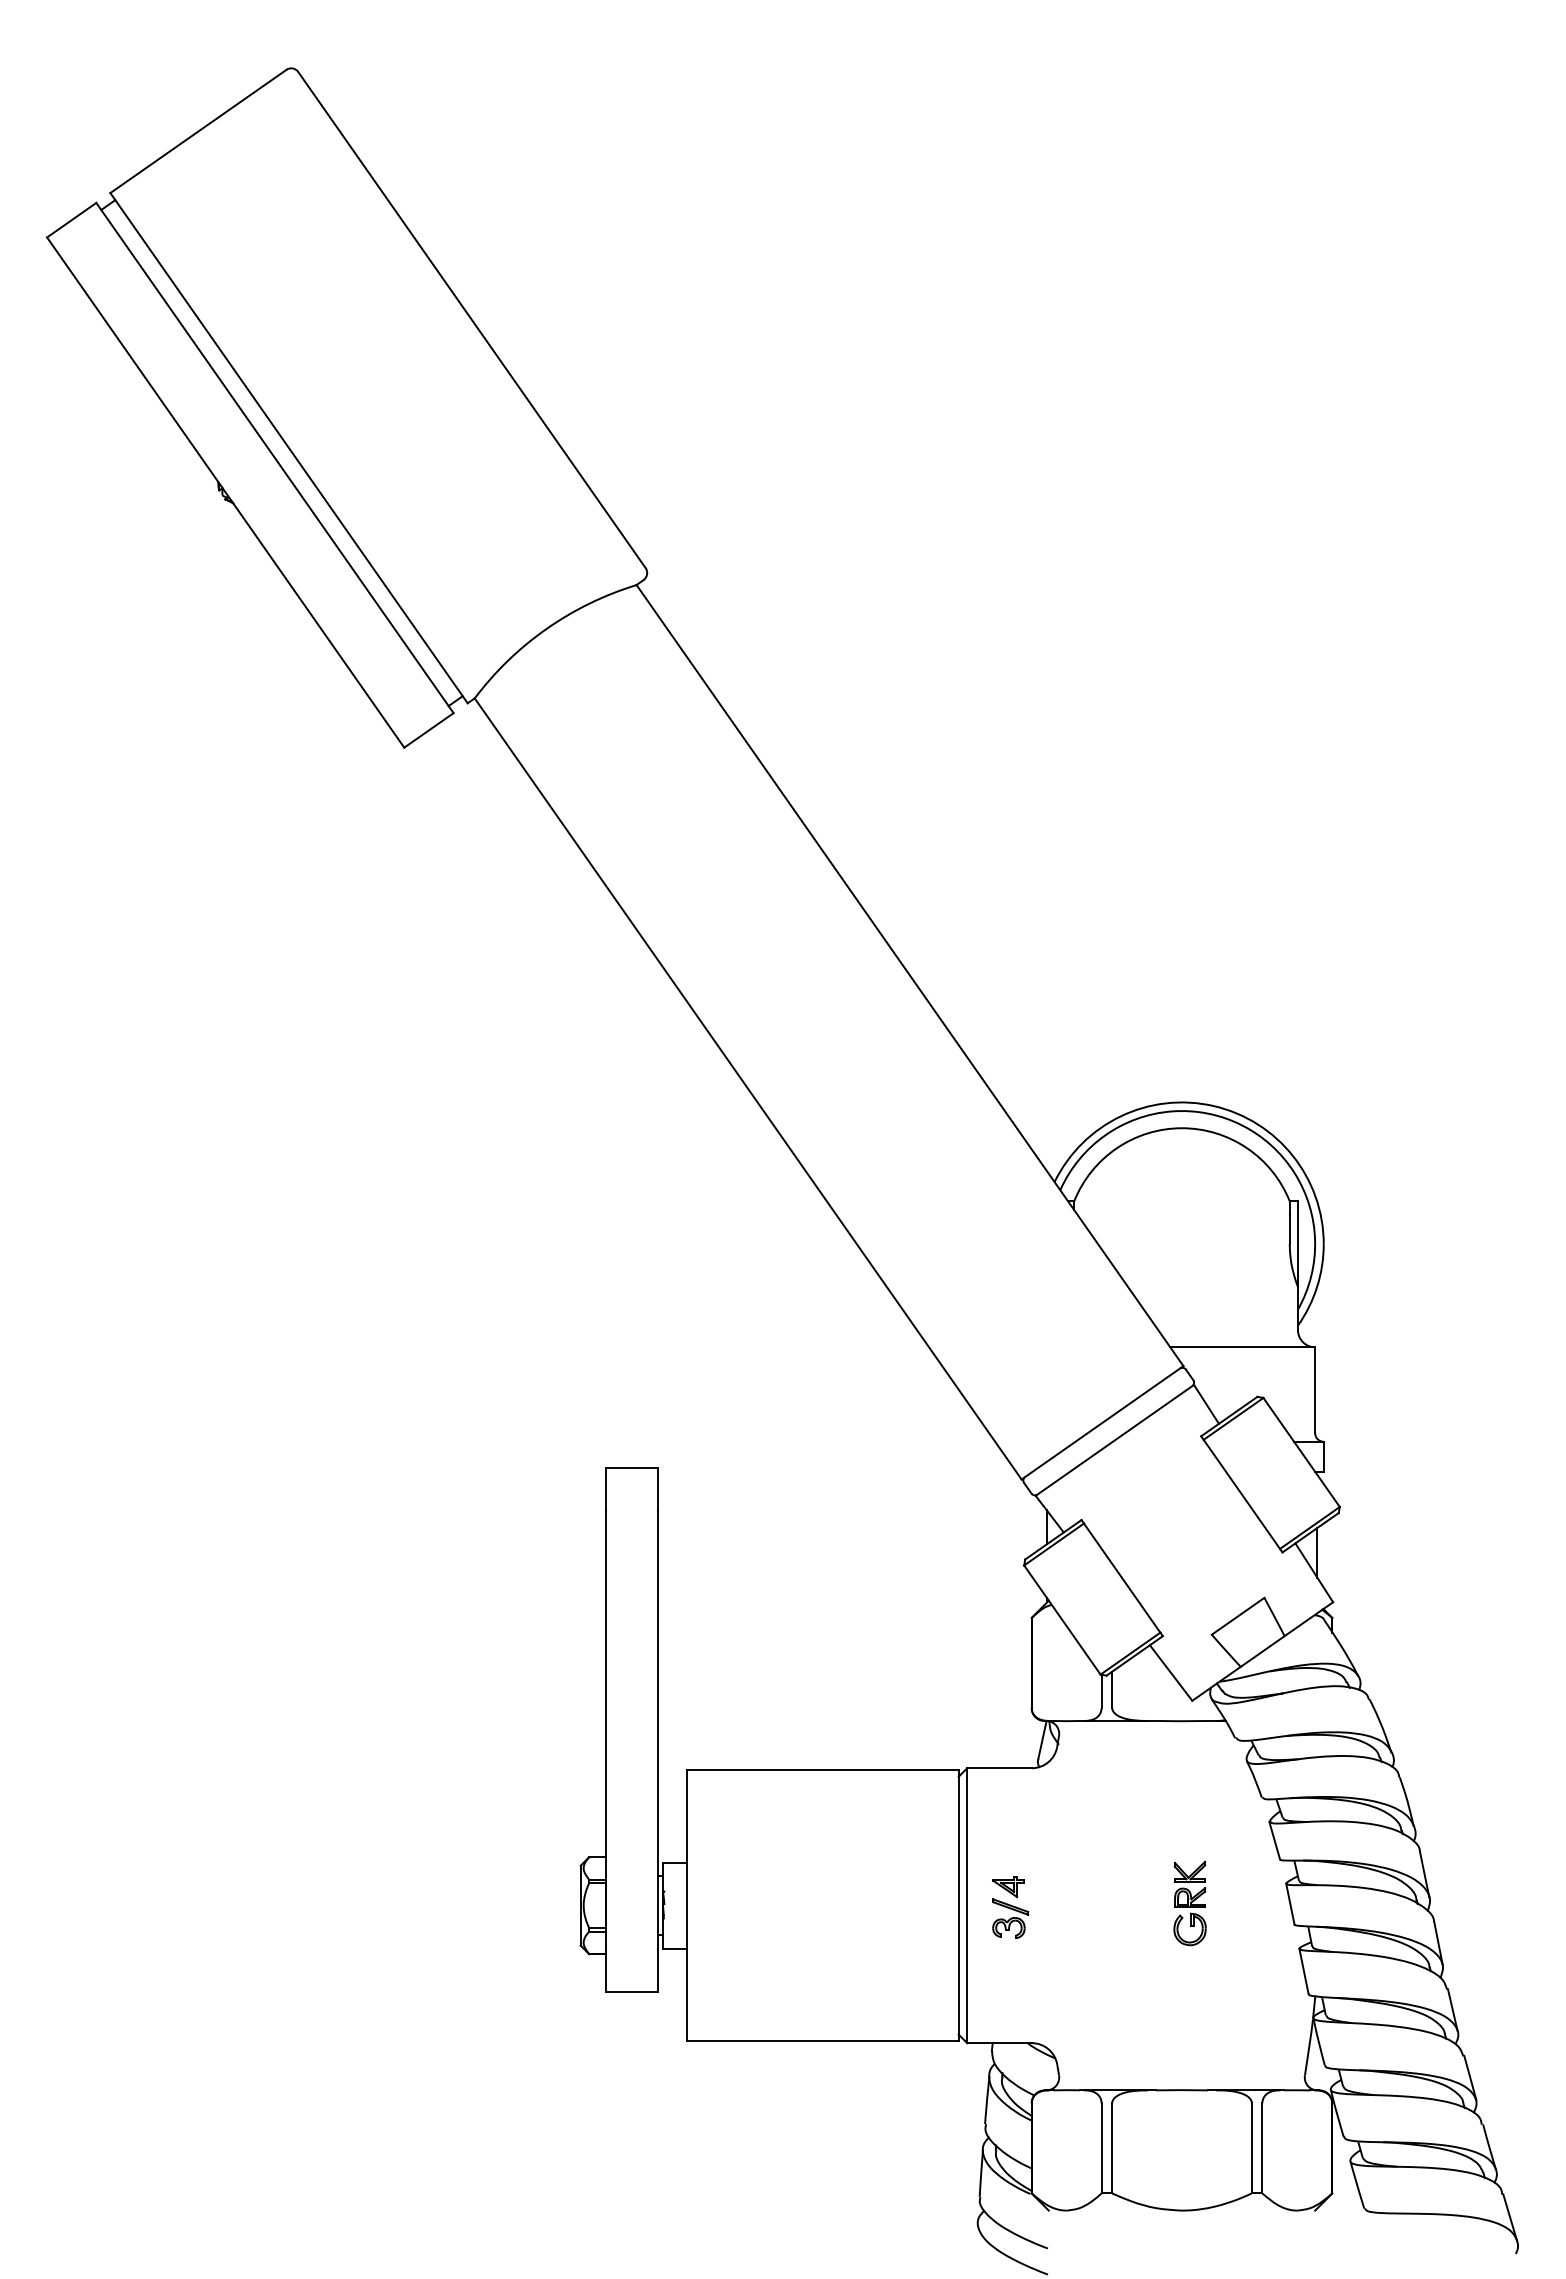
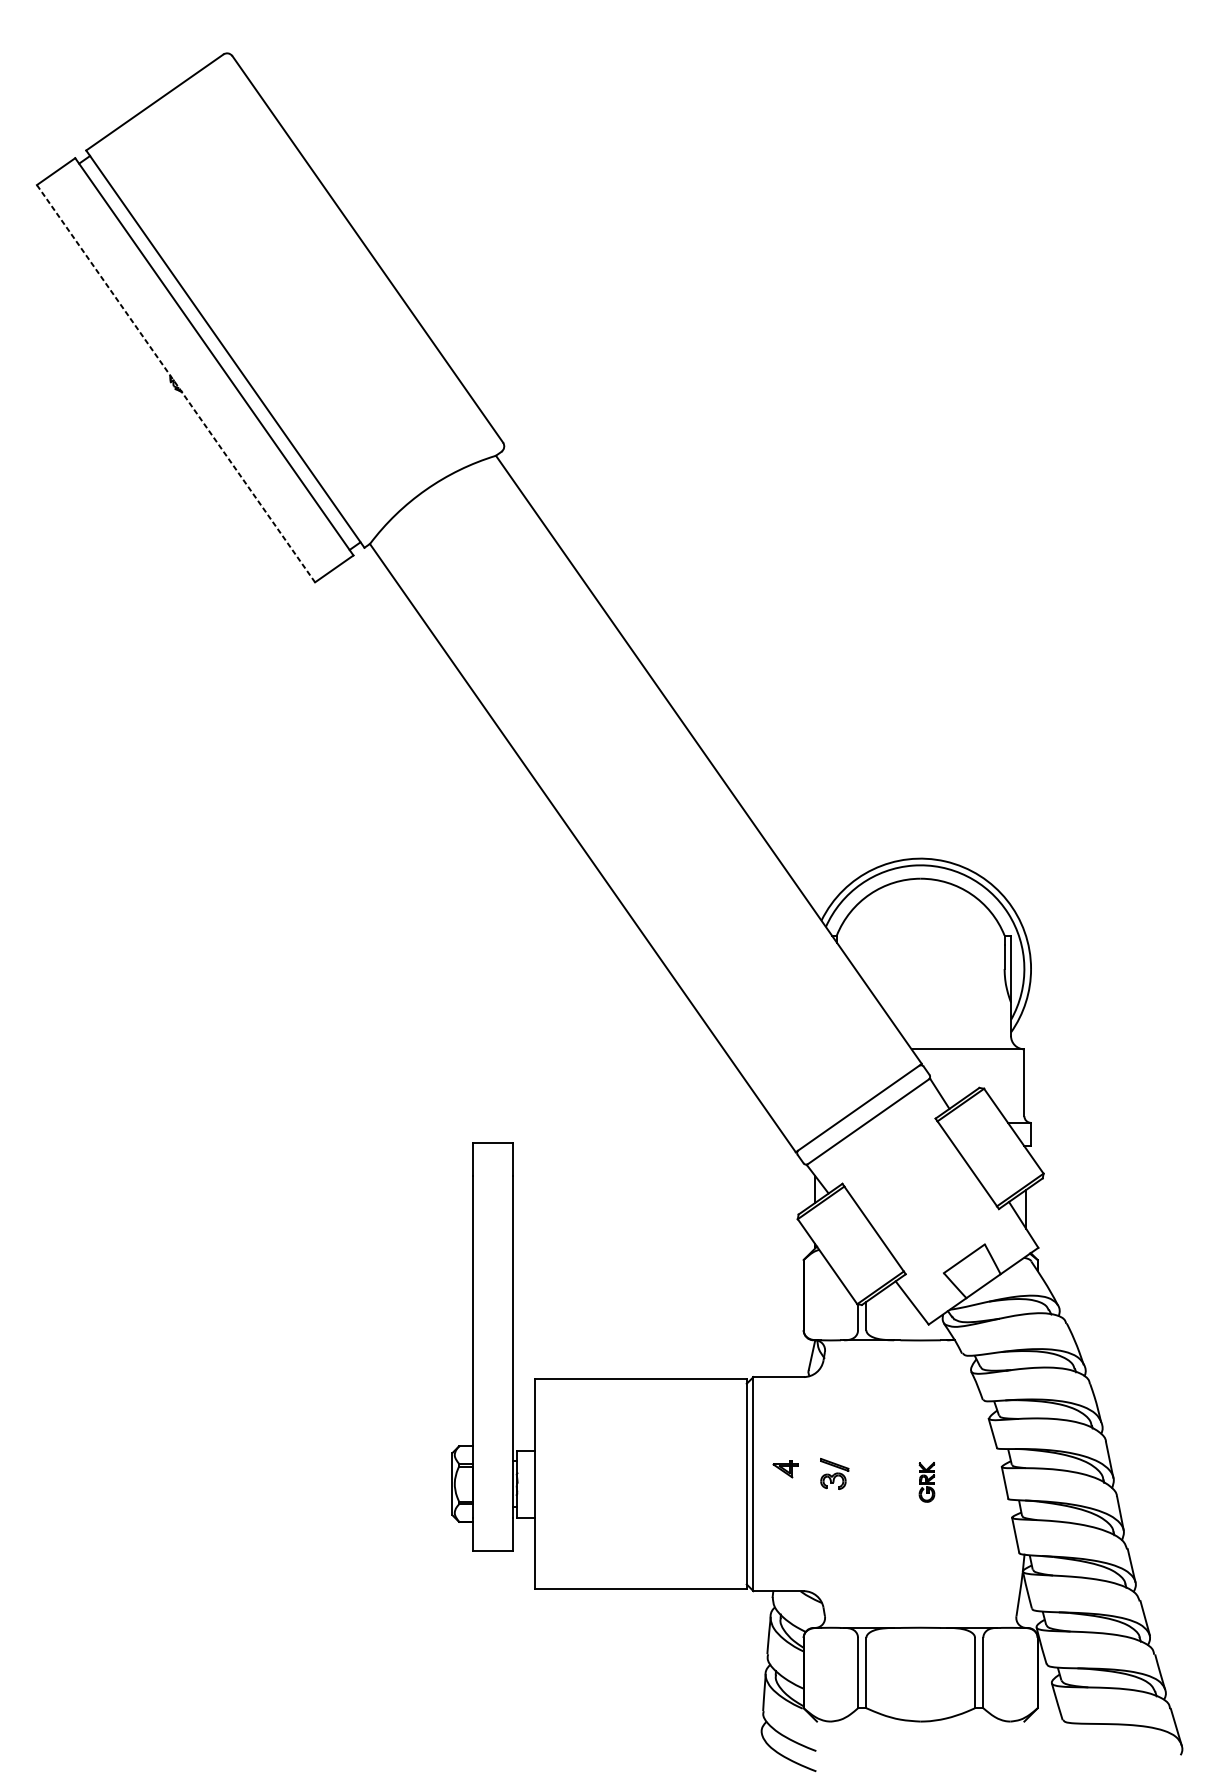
line: (225, 492) -> (175, 383), solid -> dashed
part: (1189, 1903) -> (926, 1482), size x0.6
part: (1010, 1918) -> (834, 1473), moved

